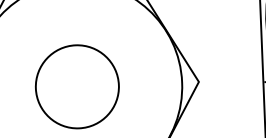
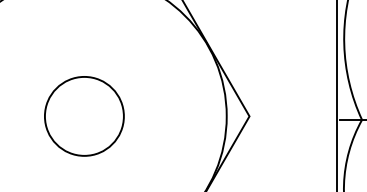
circle: (77, 86) -> (84, 116), size x0.7

